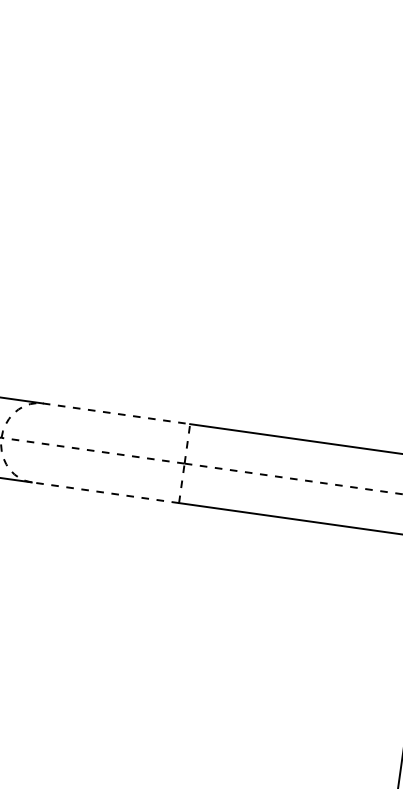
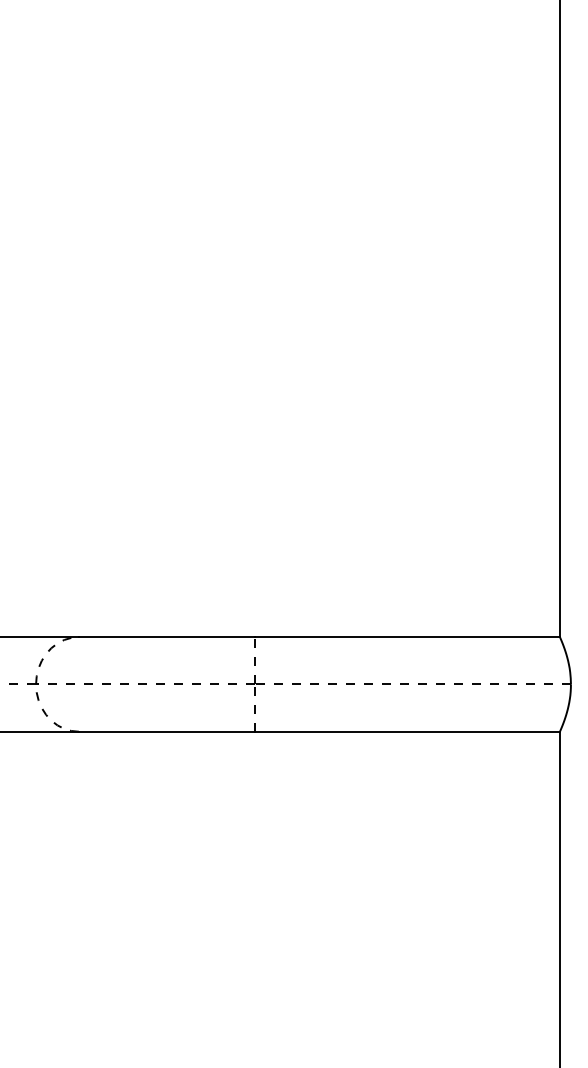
line: (116, 414) -> (167, 637), dashed -> solid
line: (104, 492) -> (166, 731), dashed -> solid

